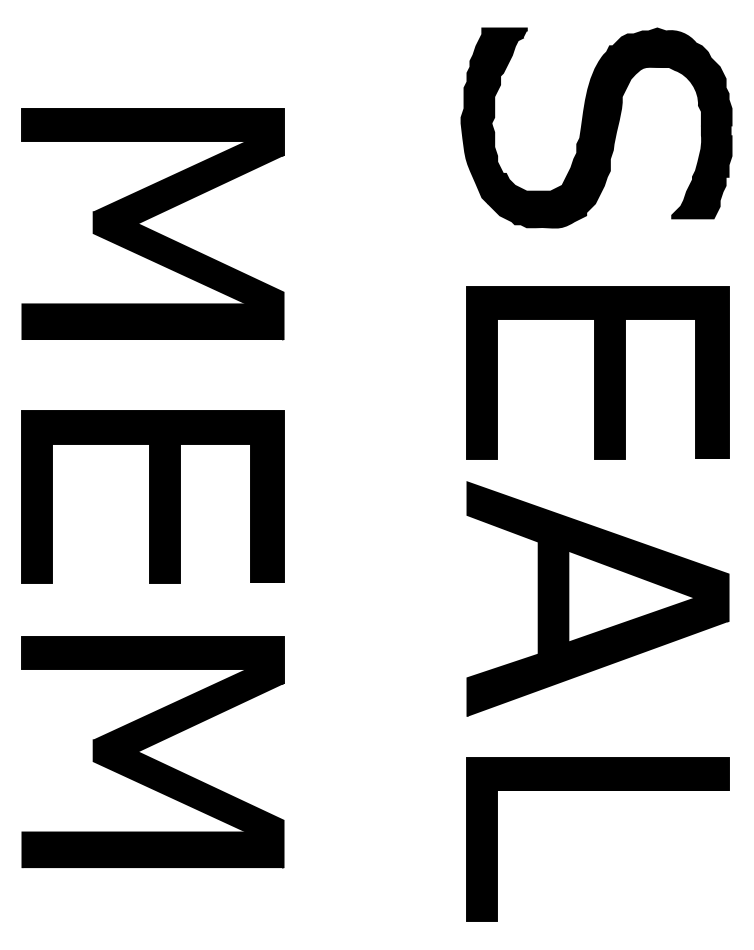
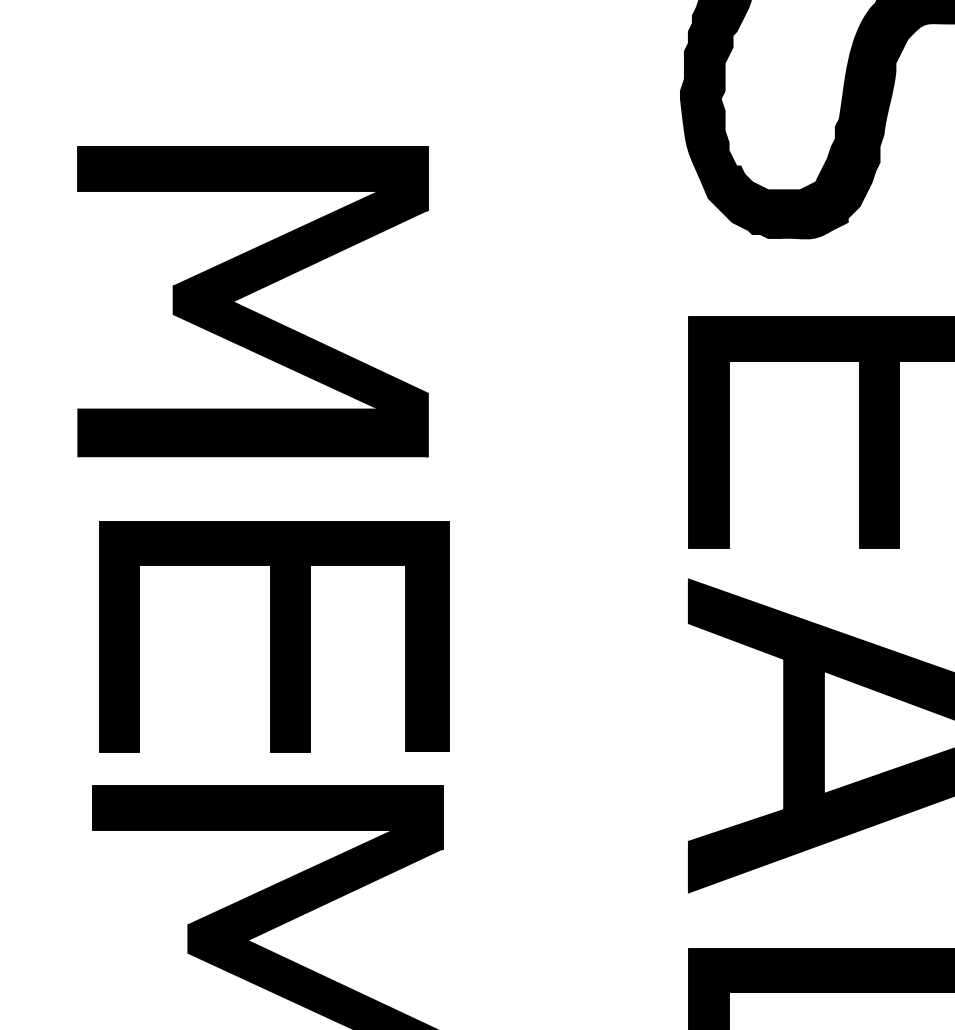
part: (152, 224) -> (252, 302), moved
part: (152, 496) -> (273, 635), moved

